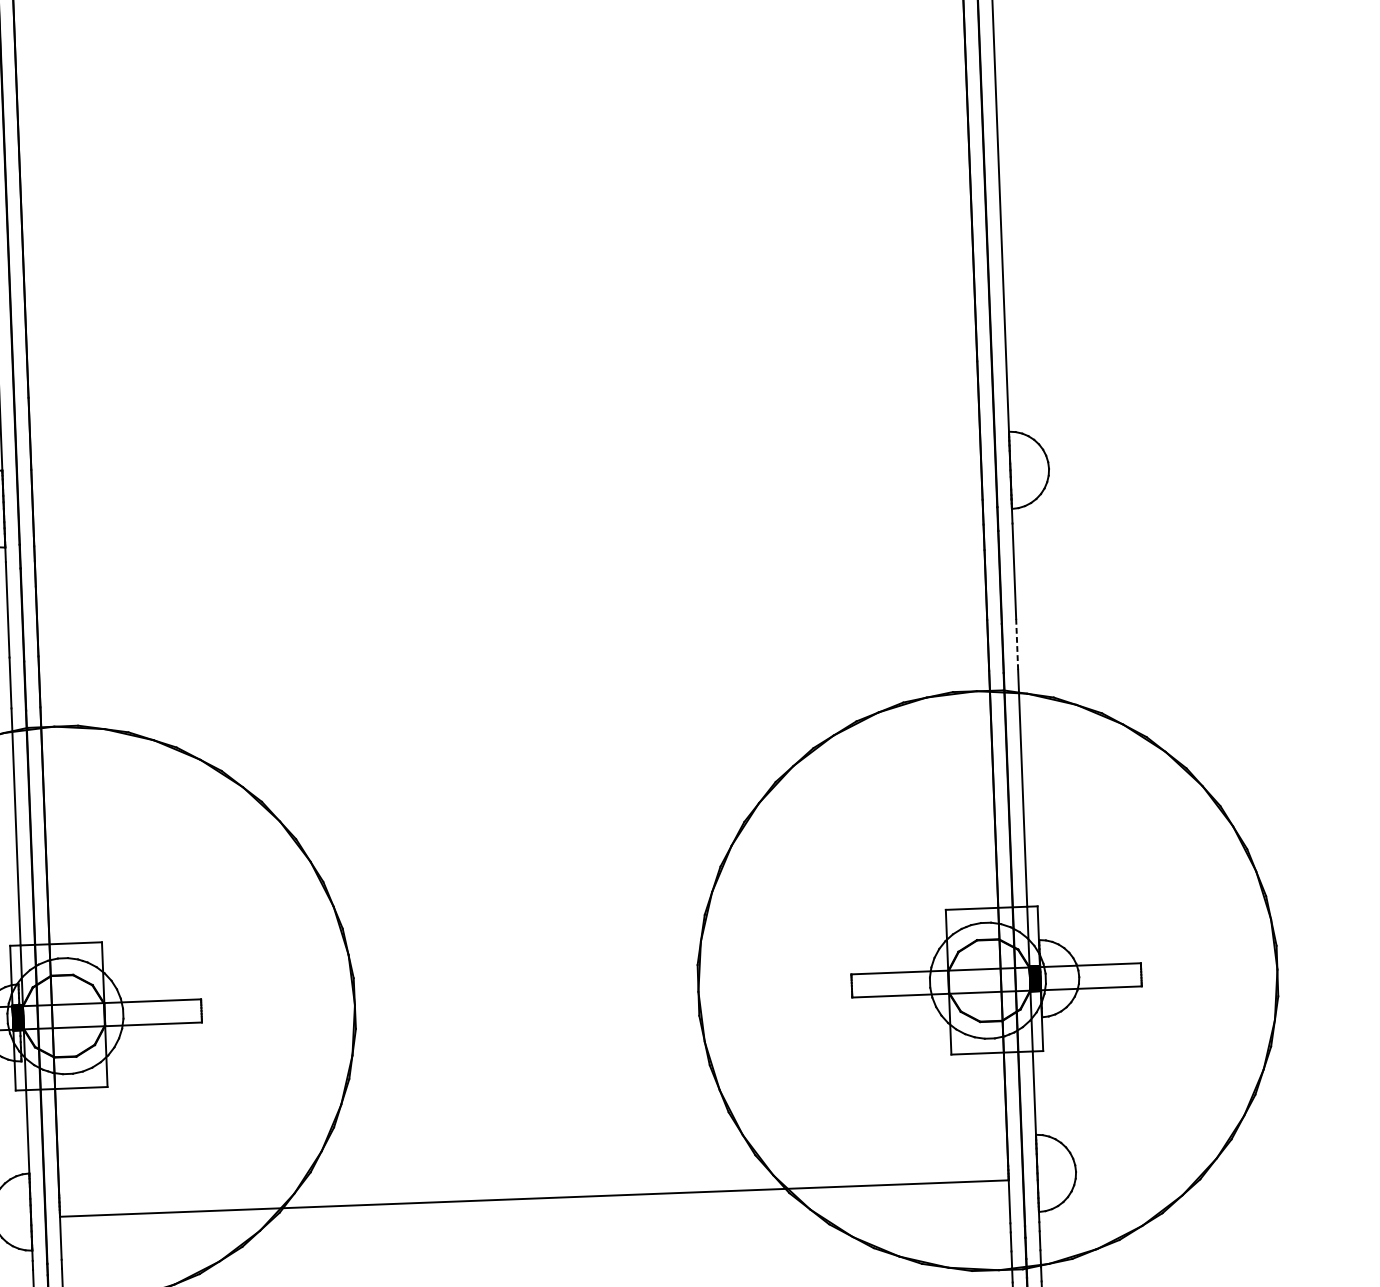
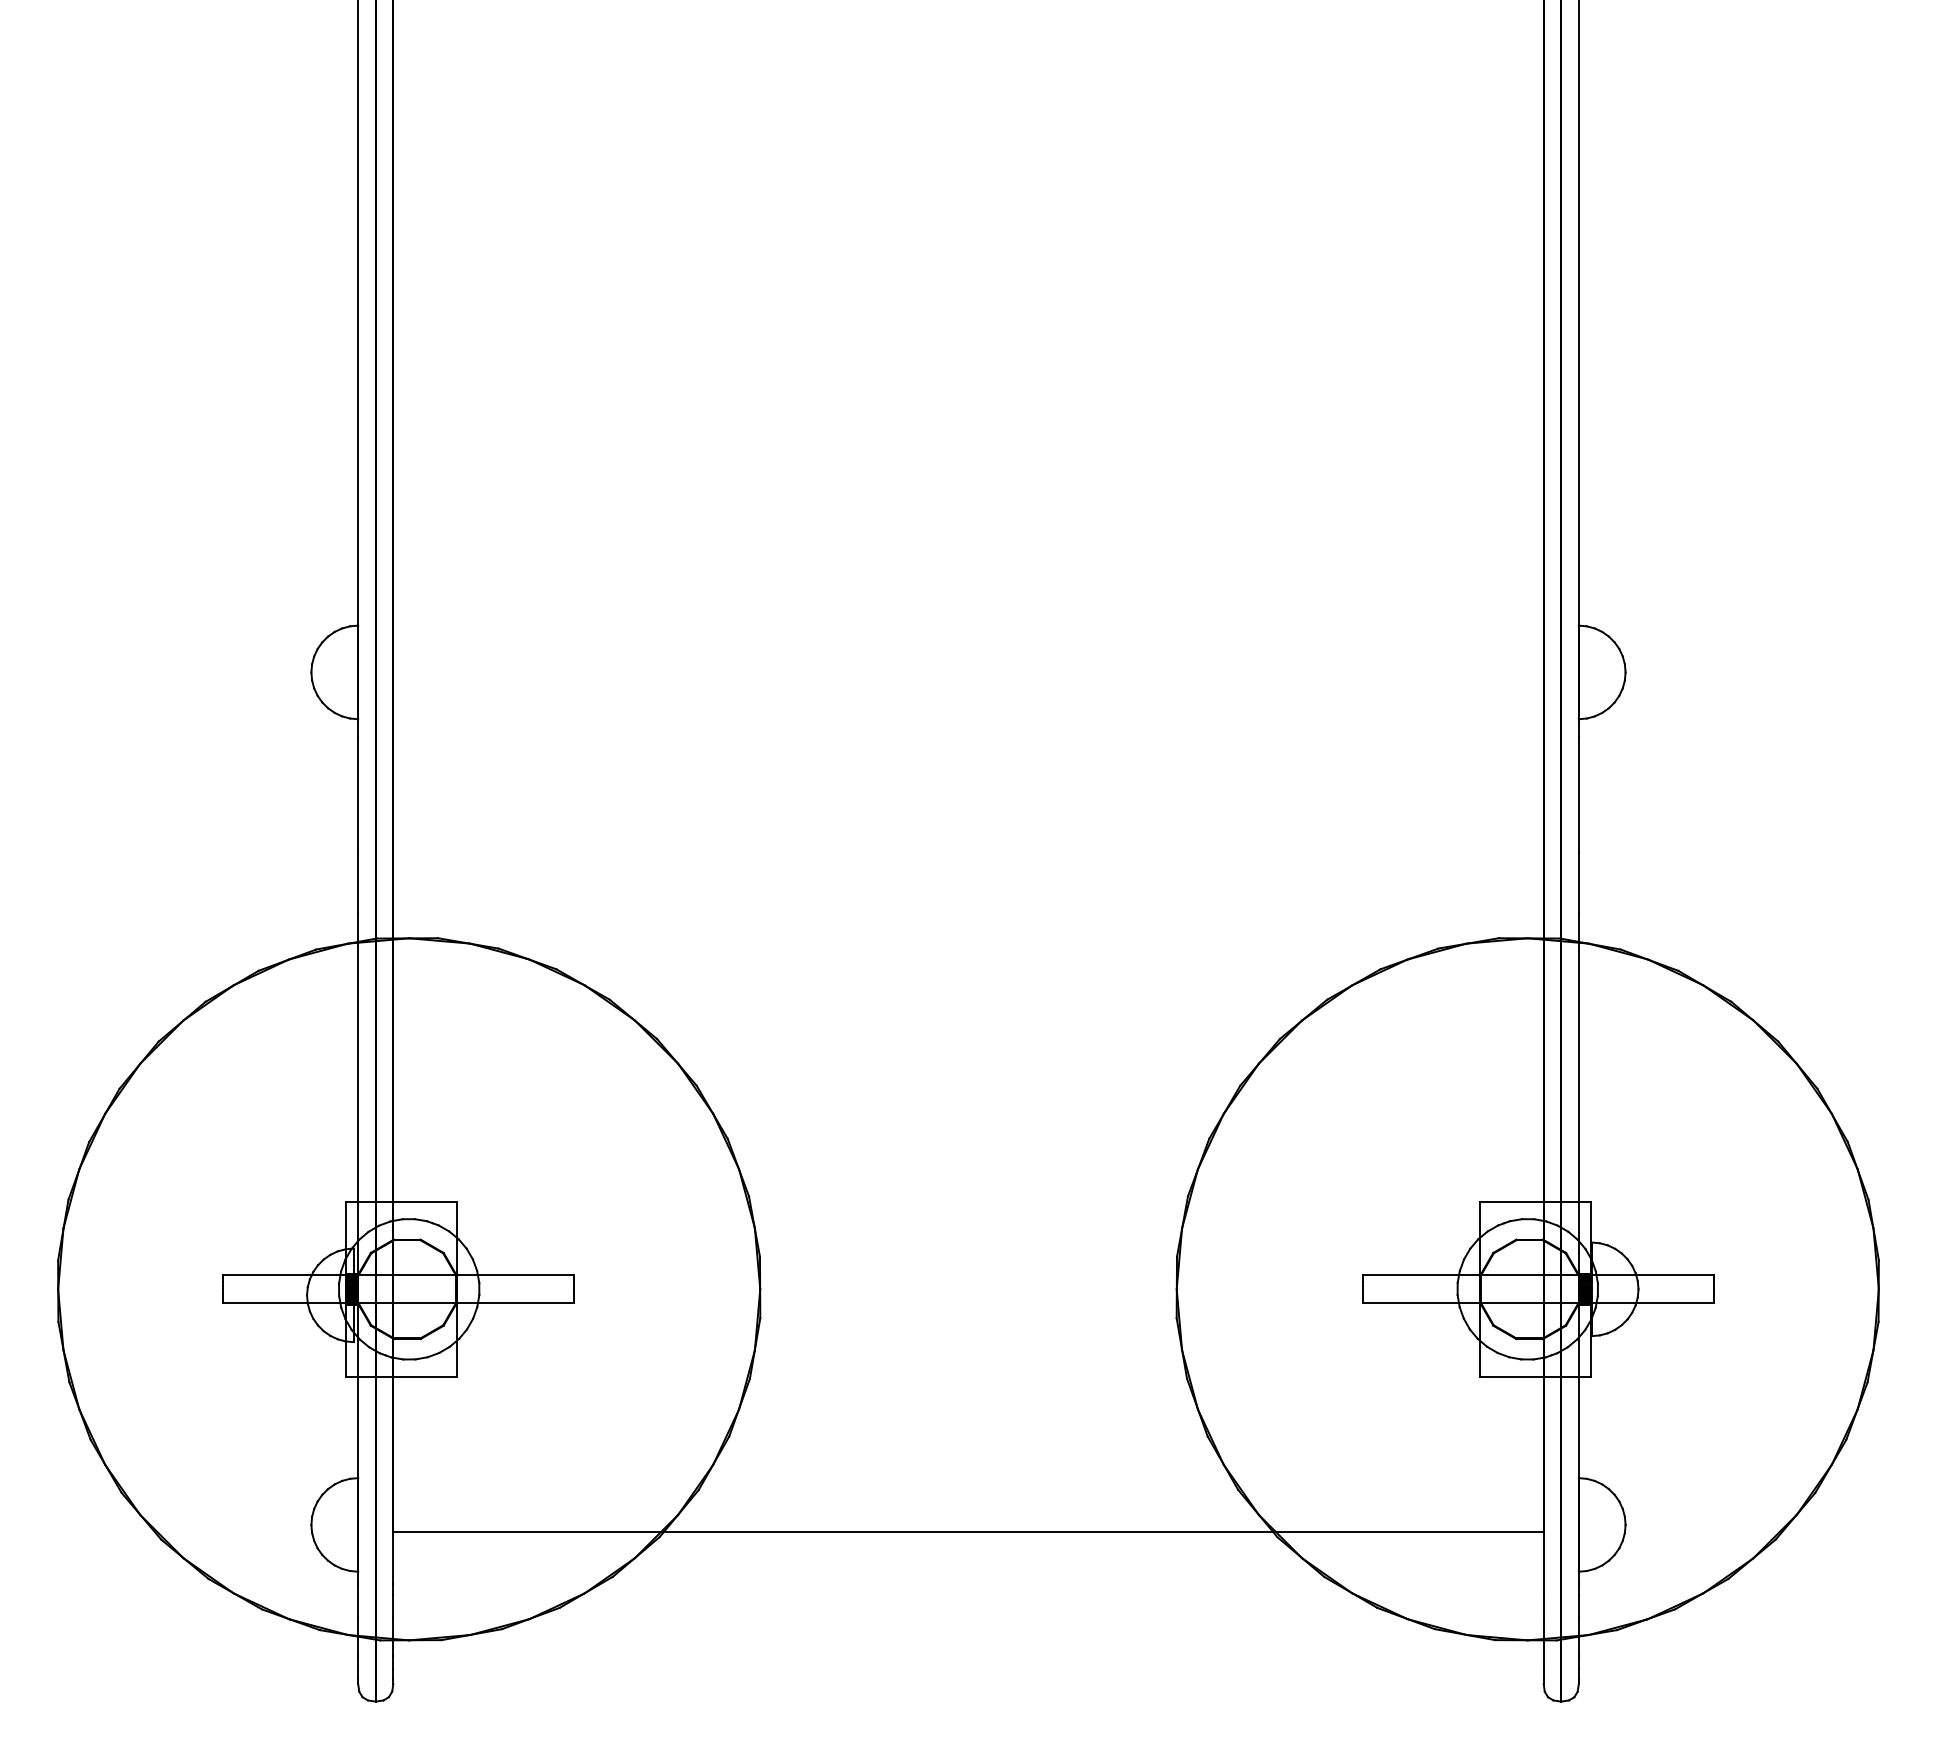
line: (1016, 644) -> (1578, 883), dashed -> solid

